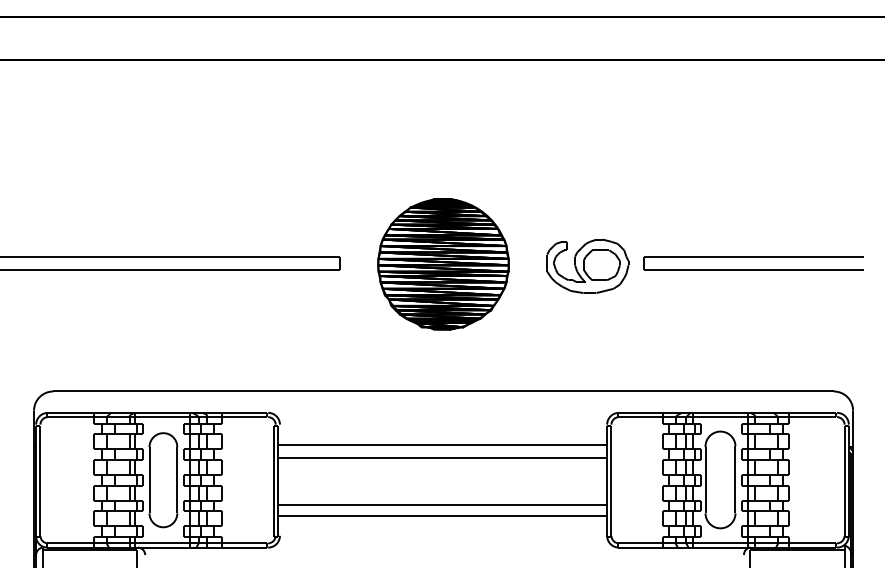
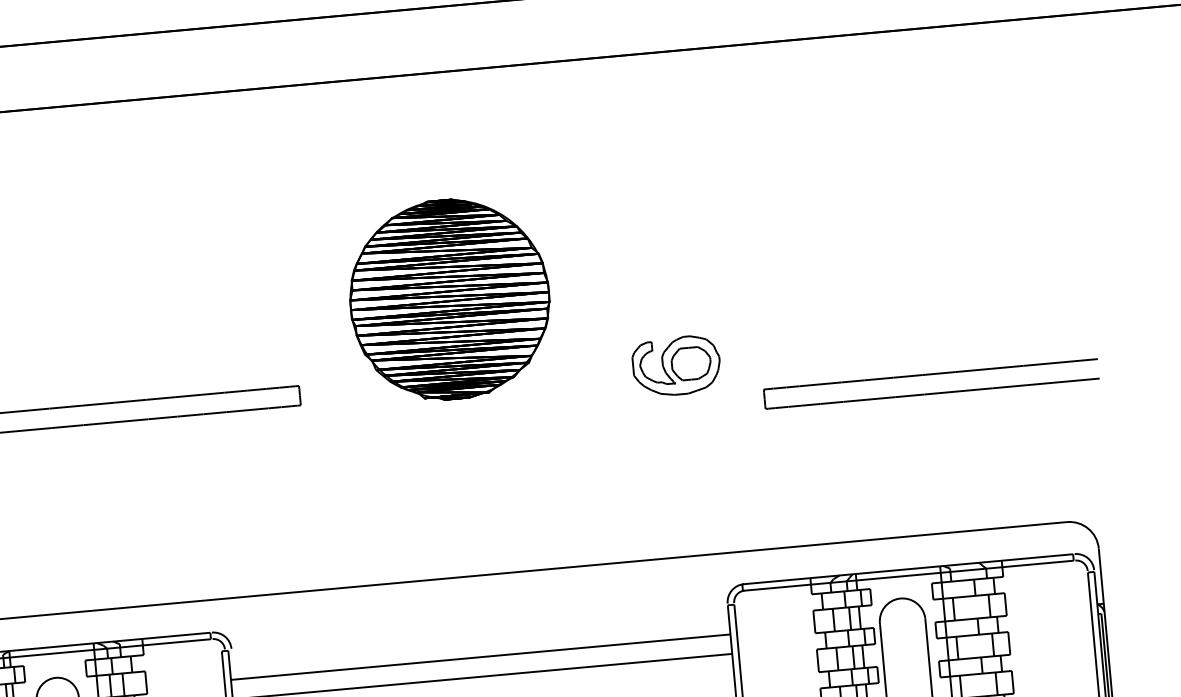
part: (753, 263) -> (931, 384), moved
part: (443, 264) -> (449, 299), moved
part: (587, 265) -> (675, 365), size x0.7

